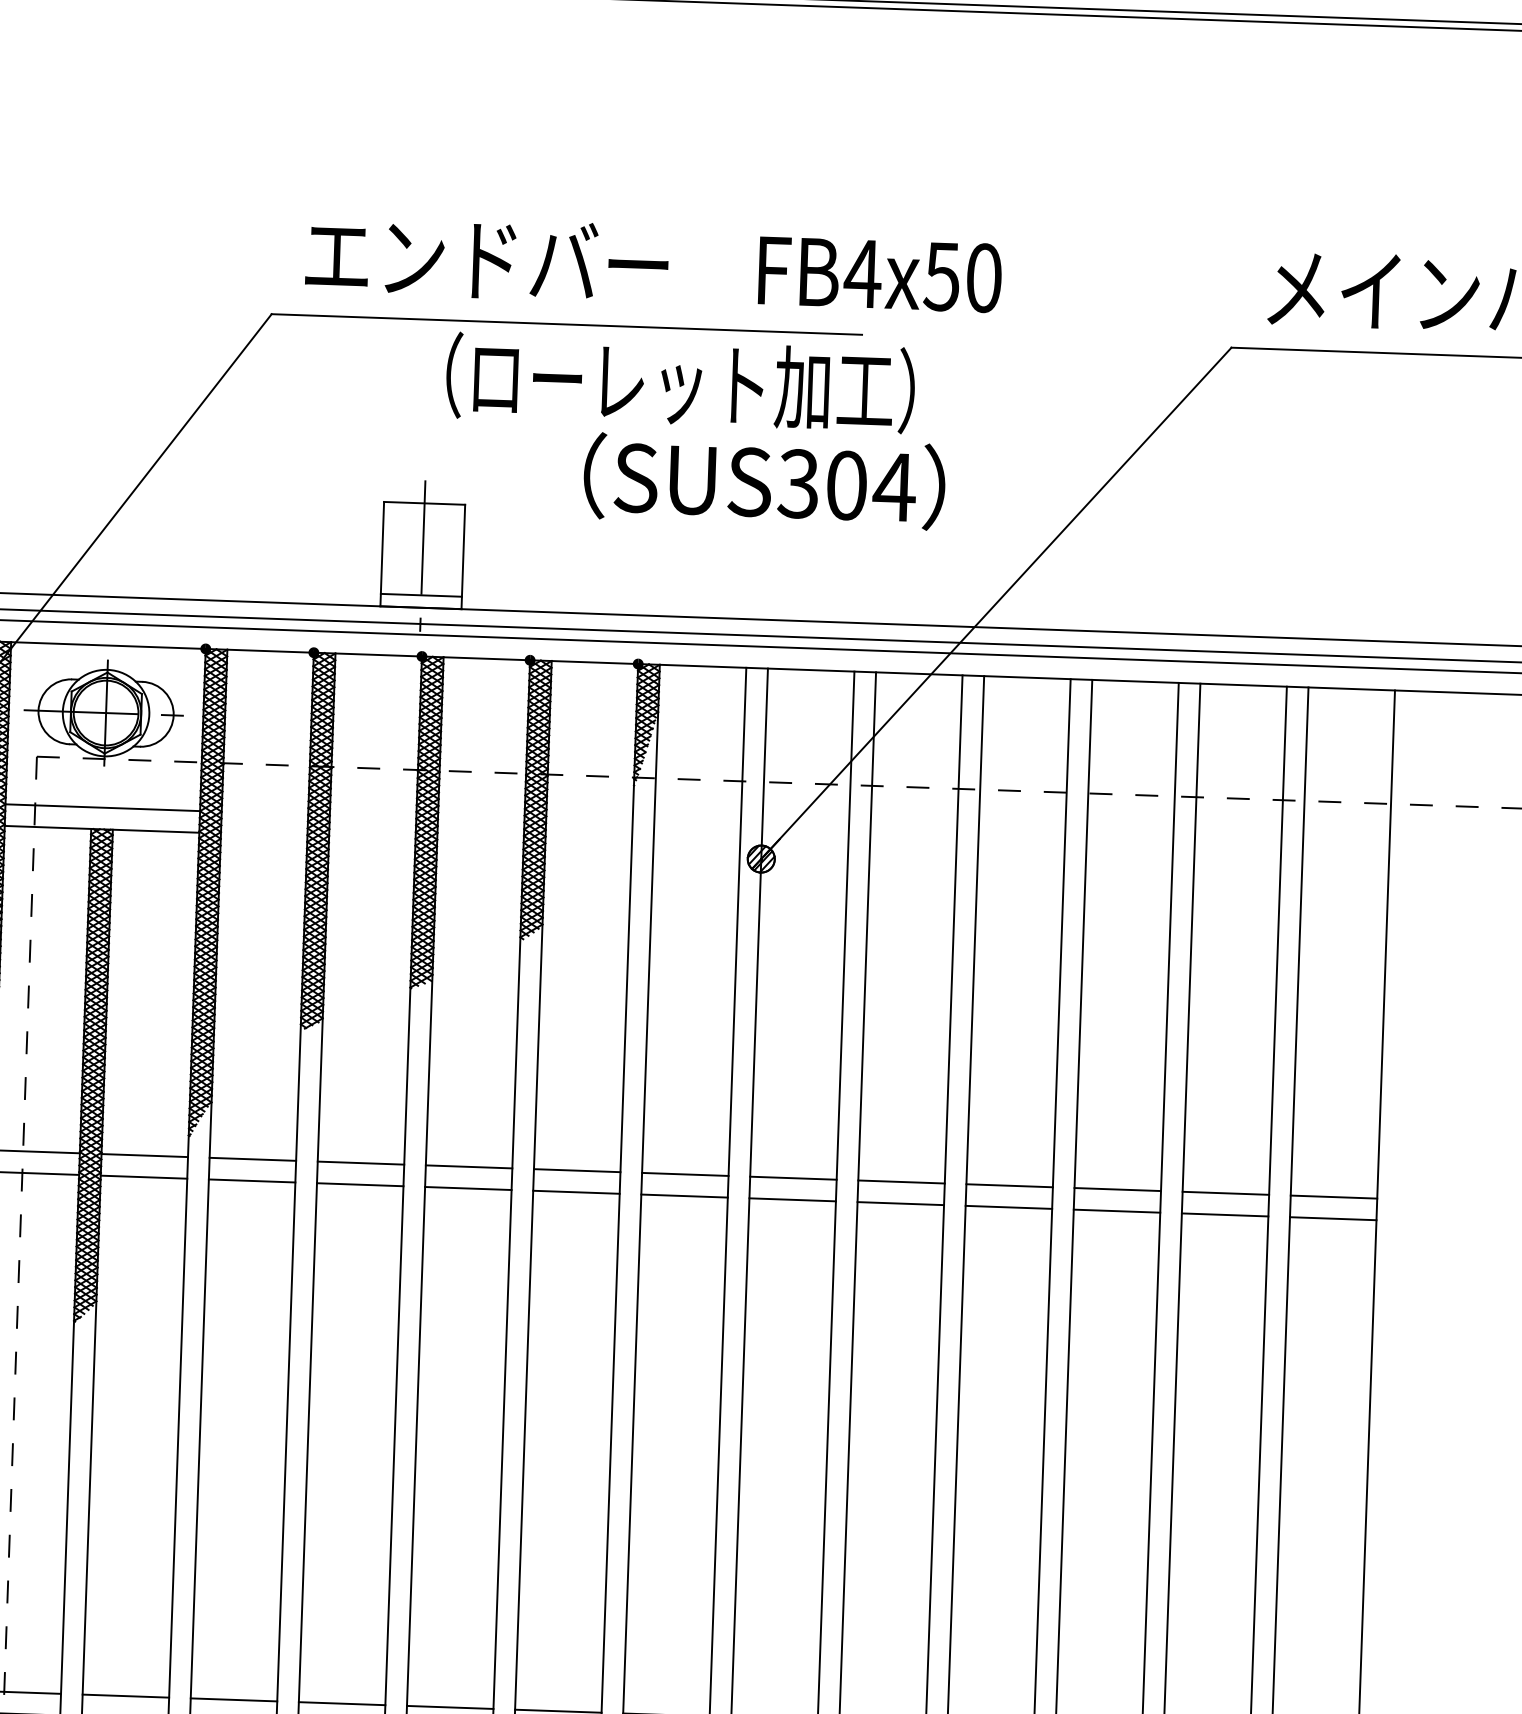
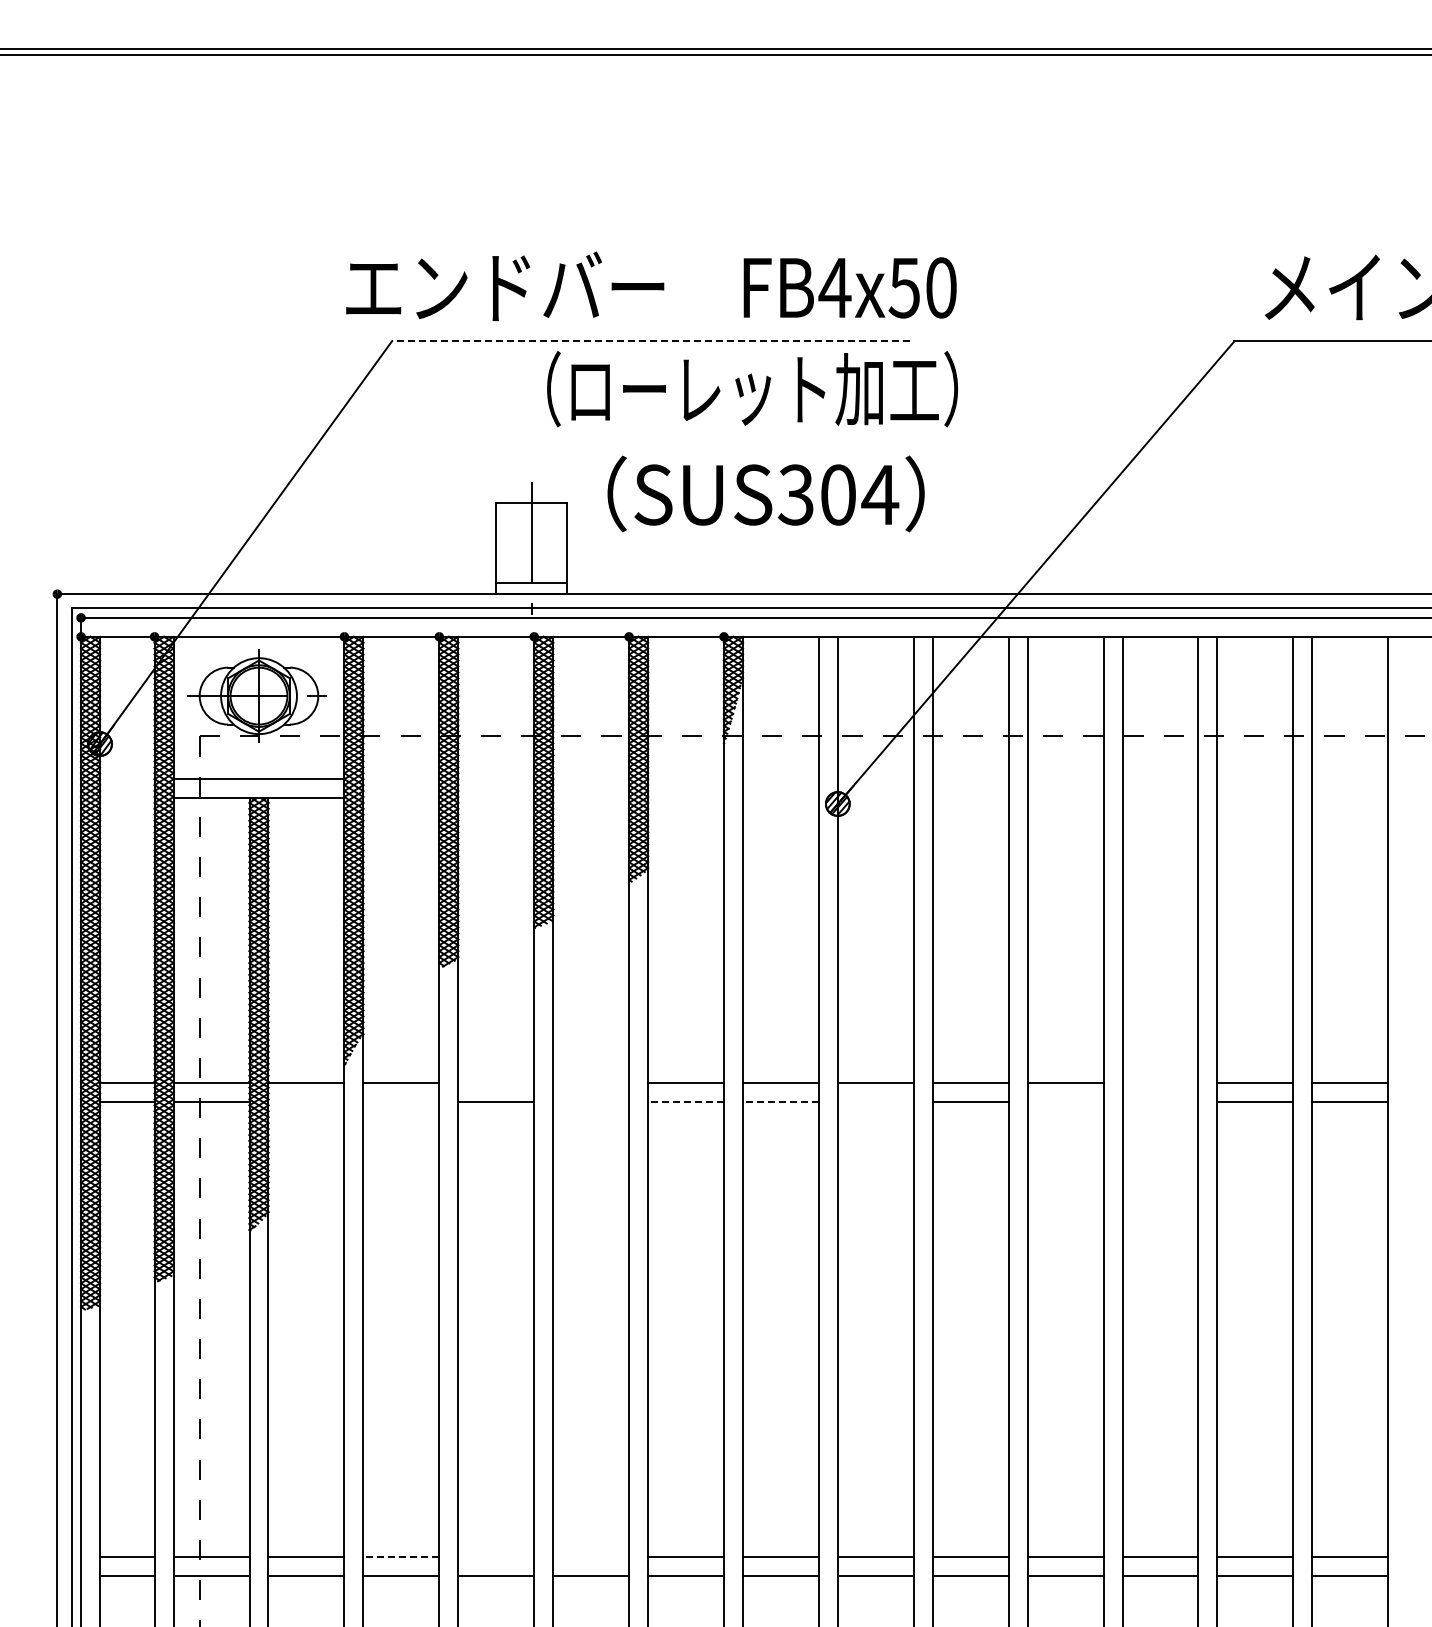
text: (653, 263) -> (651, 285), moved
line: (566, 324) -> (650, 341), solid -> dashed
text: (763, 480) -> (765, 493), moved
line: (361, 1162) -> (496, 1082), removed
line: (469, 1166) -> (591, 1082), removed
line: (144, 1176) -> (306, 1101), removed
line: (252, 1180) -> (401, 1101), removed
line: (468, 1188) -> (591, 1101), removed
line: (1117, 1189) -> (1160, 1082), removed
line: (577, 1191) -> (686, 1101), solid -> dashed
line: (684, 1195) -> (780, 1101), solid -> dashed
line: (792, 1199) -> (875, 1101), removed
line: (1008, 1207) -> (1065, 1101), removed
line: (1117, 1210) -> (1160, 1101), removed
line: (234, 1700) -> (401, 1557), solid -> dashed
line: (342, 1703) -> (496, 1557), removed
line: (450, 1707) -> (591, 1557), removed

